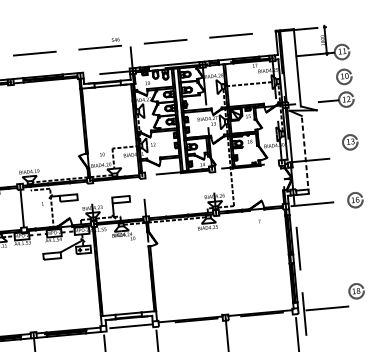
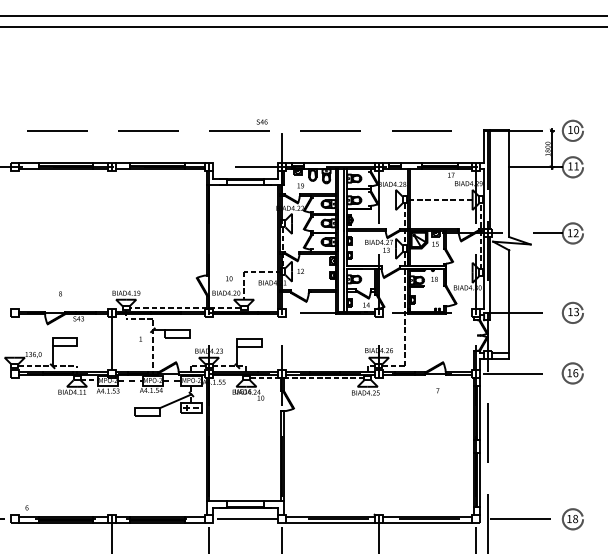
part: (343, 76) -> (572, 130), moved
part: (349, 142) -> (572, 312), moved
line: (305, 154) -> (509, 304), dashed -> solid
part: (356, 291) -> (572, 519), moved
line: (260, 317) -> (426, 523), added
line: (190, 323) -> (329, 523), added

